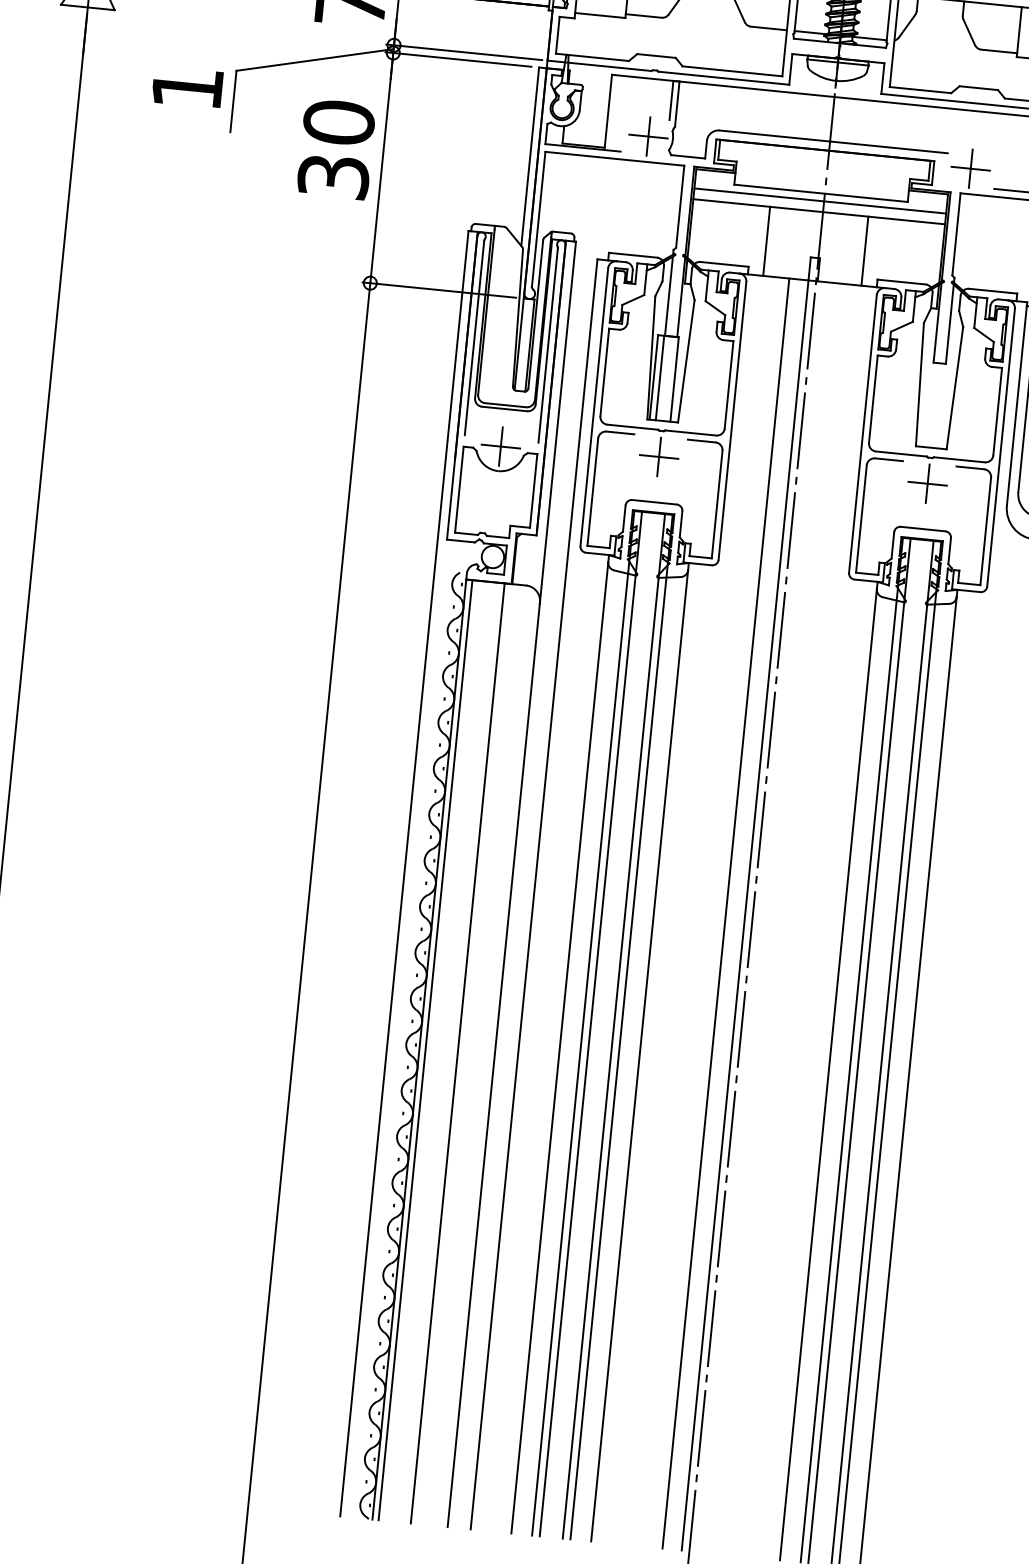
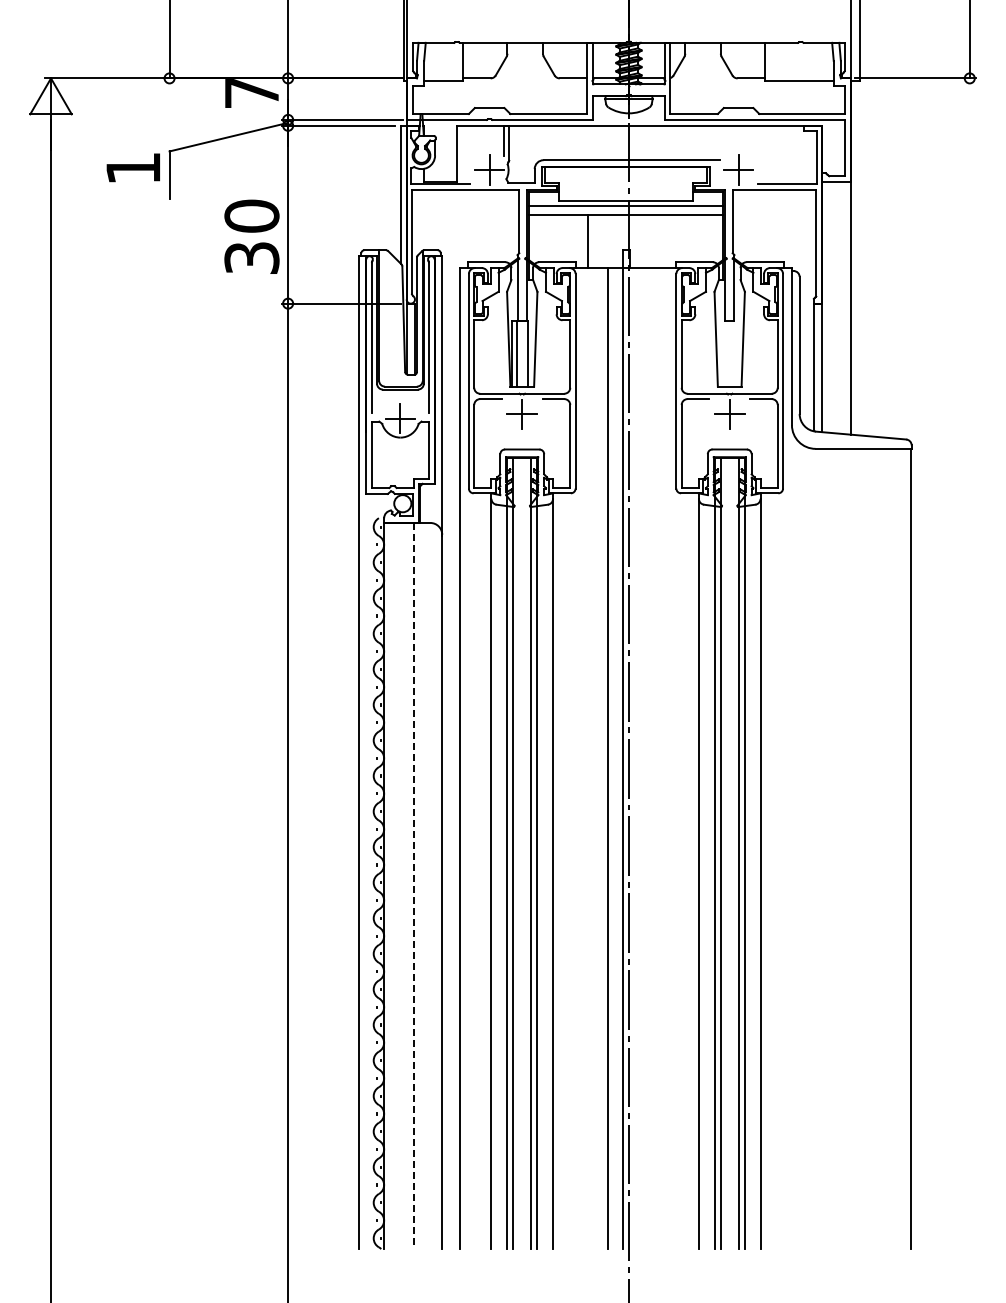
text: (335, 148) -> (251, 236), moved
line: (864, 251) -> (663, 241), removed
line: (425, 1049) -> (388, 885), removed
line: (457, 1053) -> (413, 886), solid -> dashed

